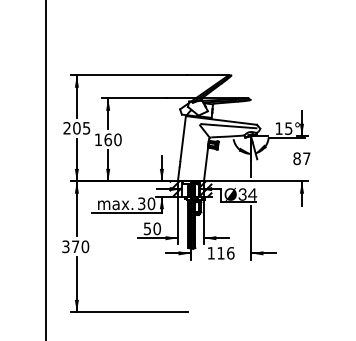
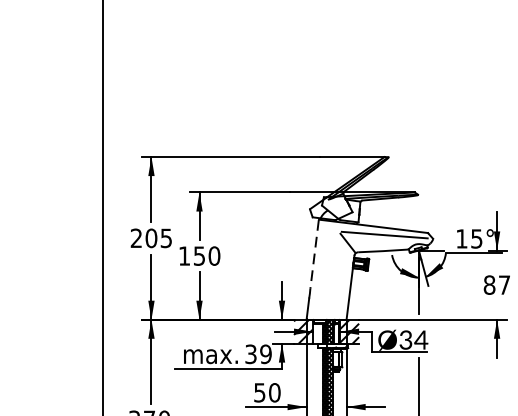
line: (183, 138) -> (315, 254), solid -> dashed
text: (108, 139) -> (199, 255), 160 -> 150
text: (151, 203) -> (266, 353), 30 -> 39

